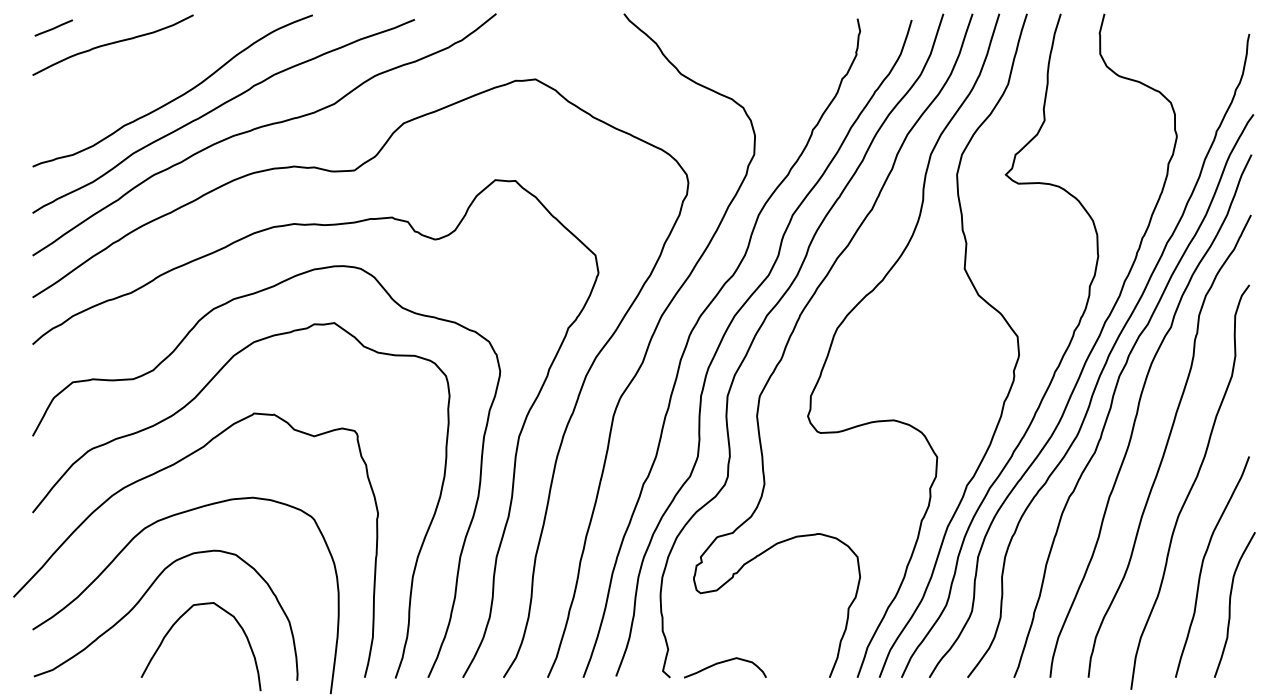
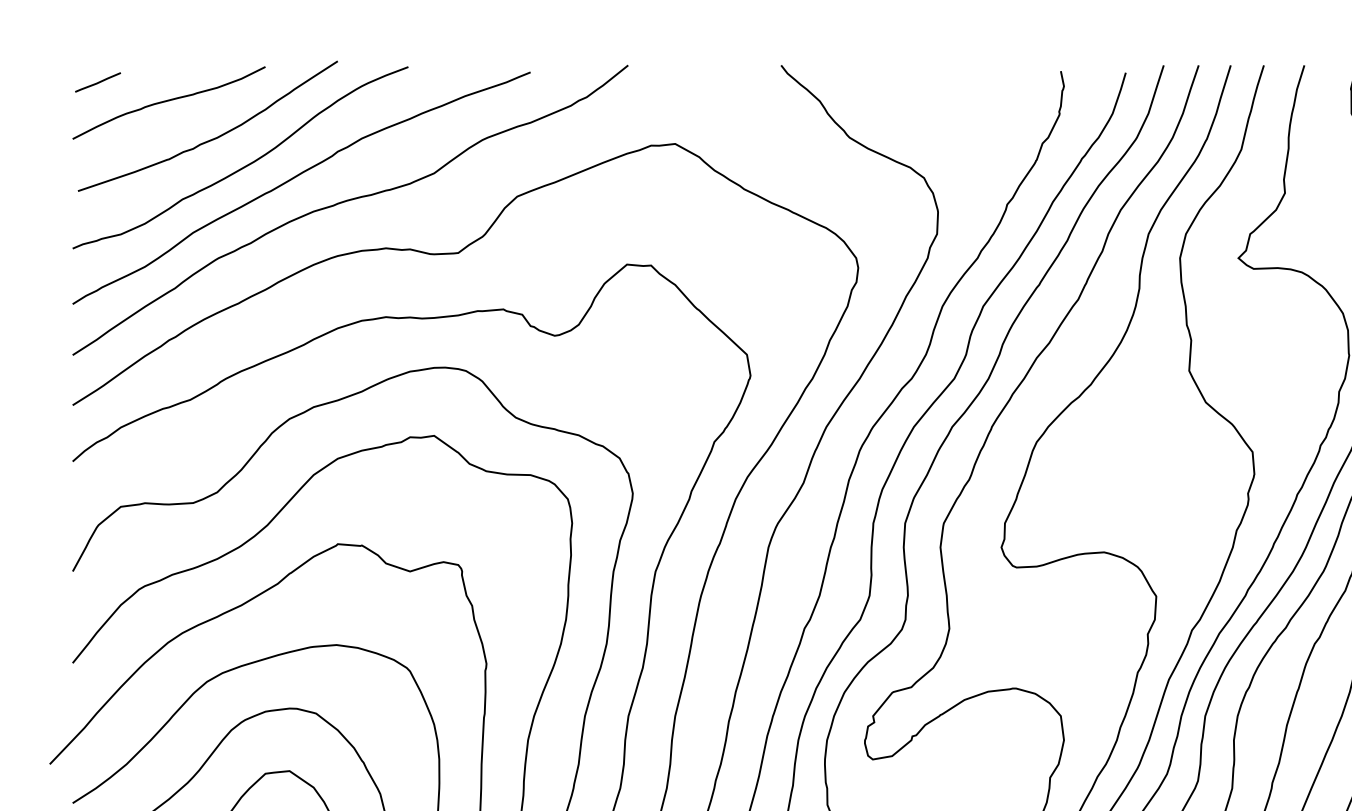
curve: (149, 74) -> (212, 138), added

